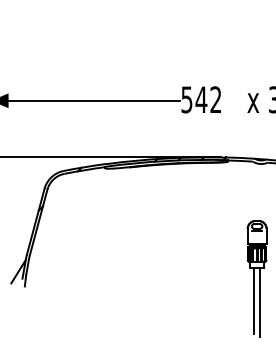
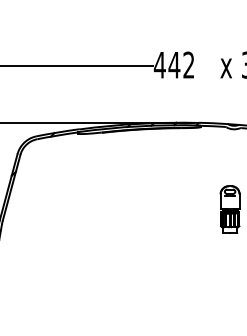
text: (186, 99) -> (159, 64), 542 -> 442
line: (254, 300) -> (227, 265), removed
line: (259, 302) -> (232, 267), removed

